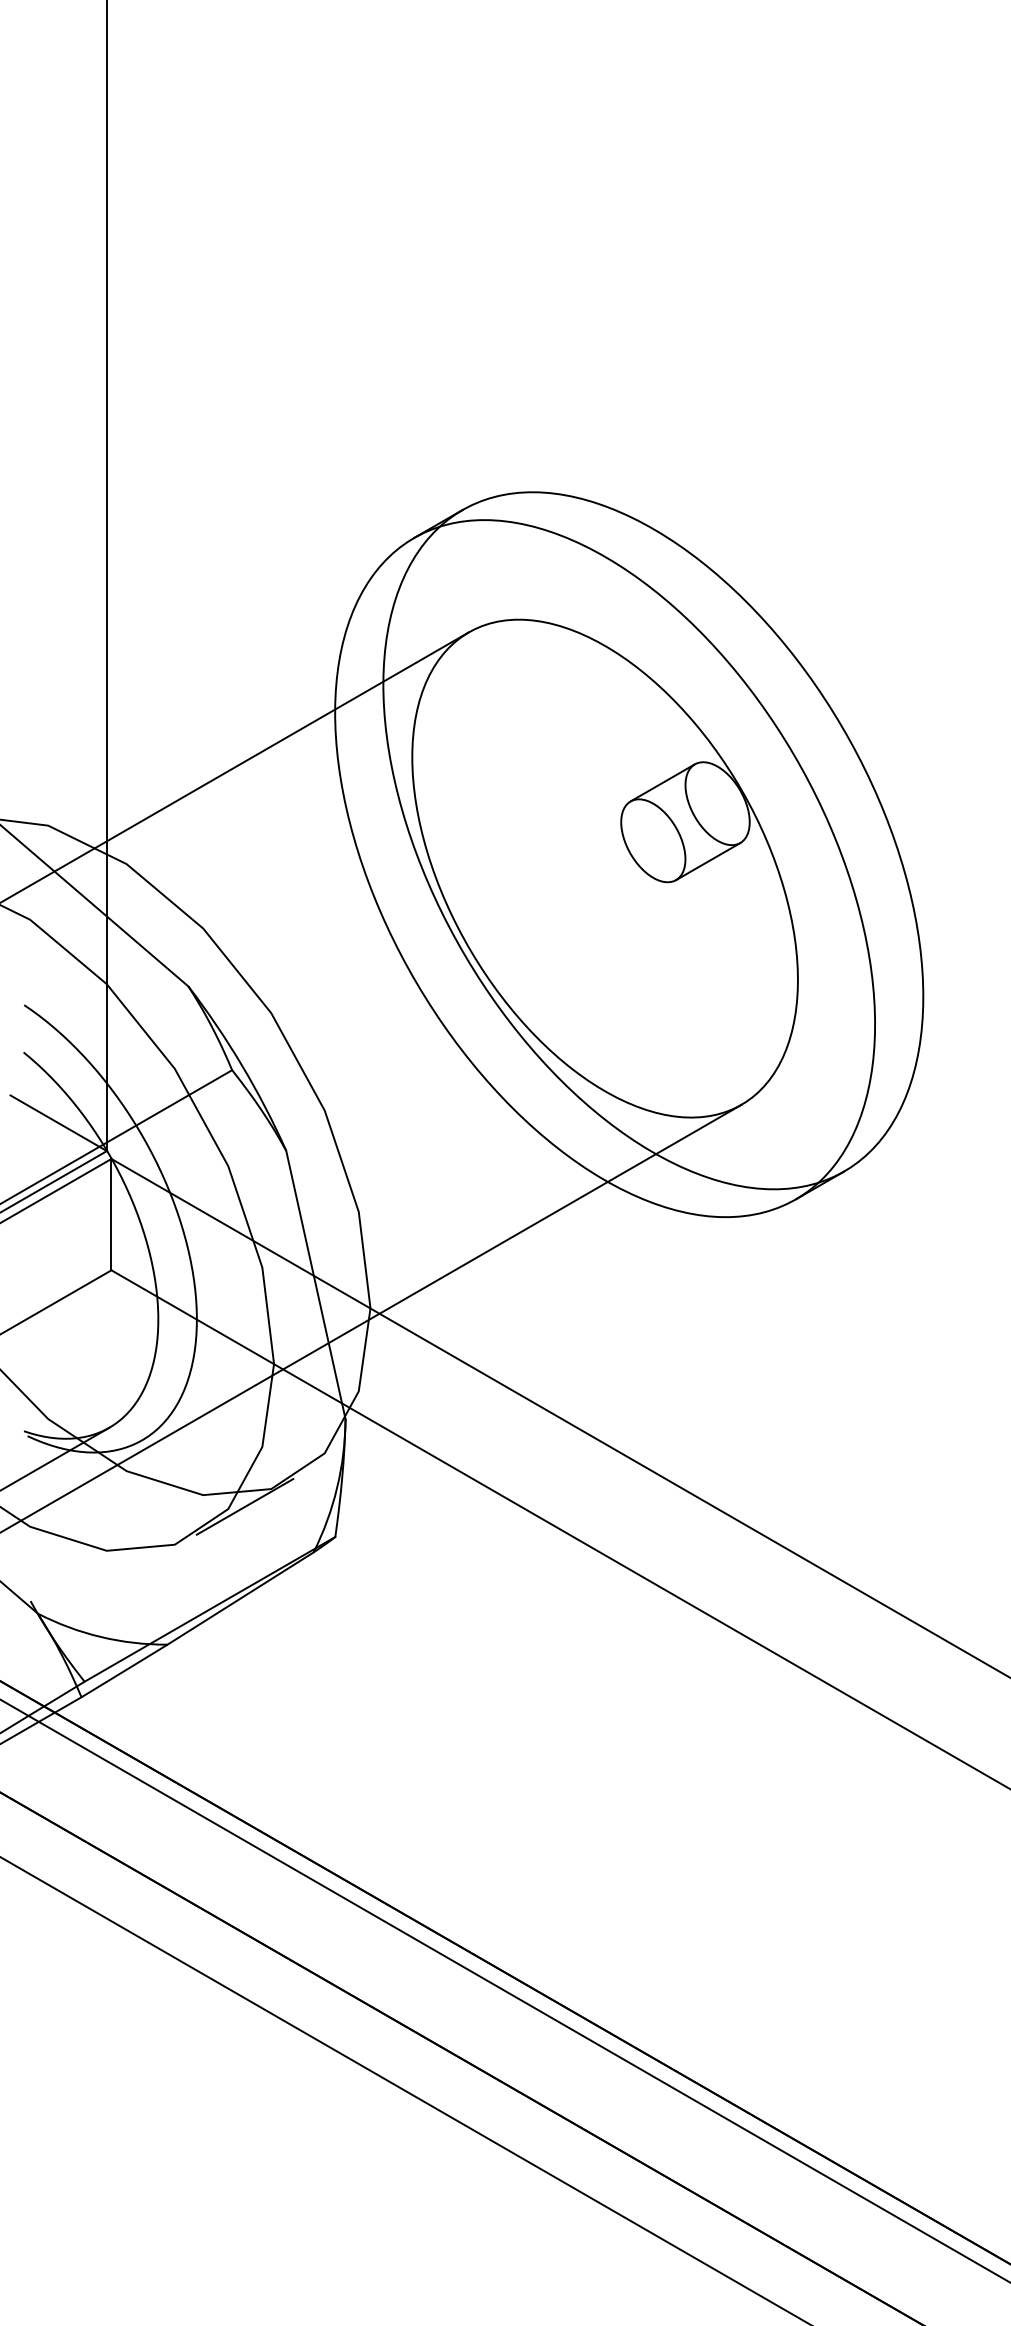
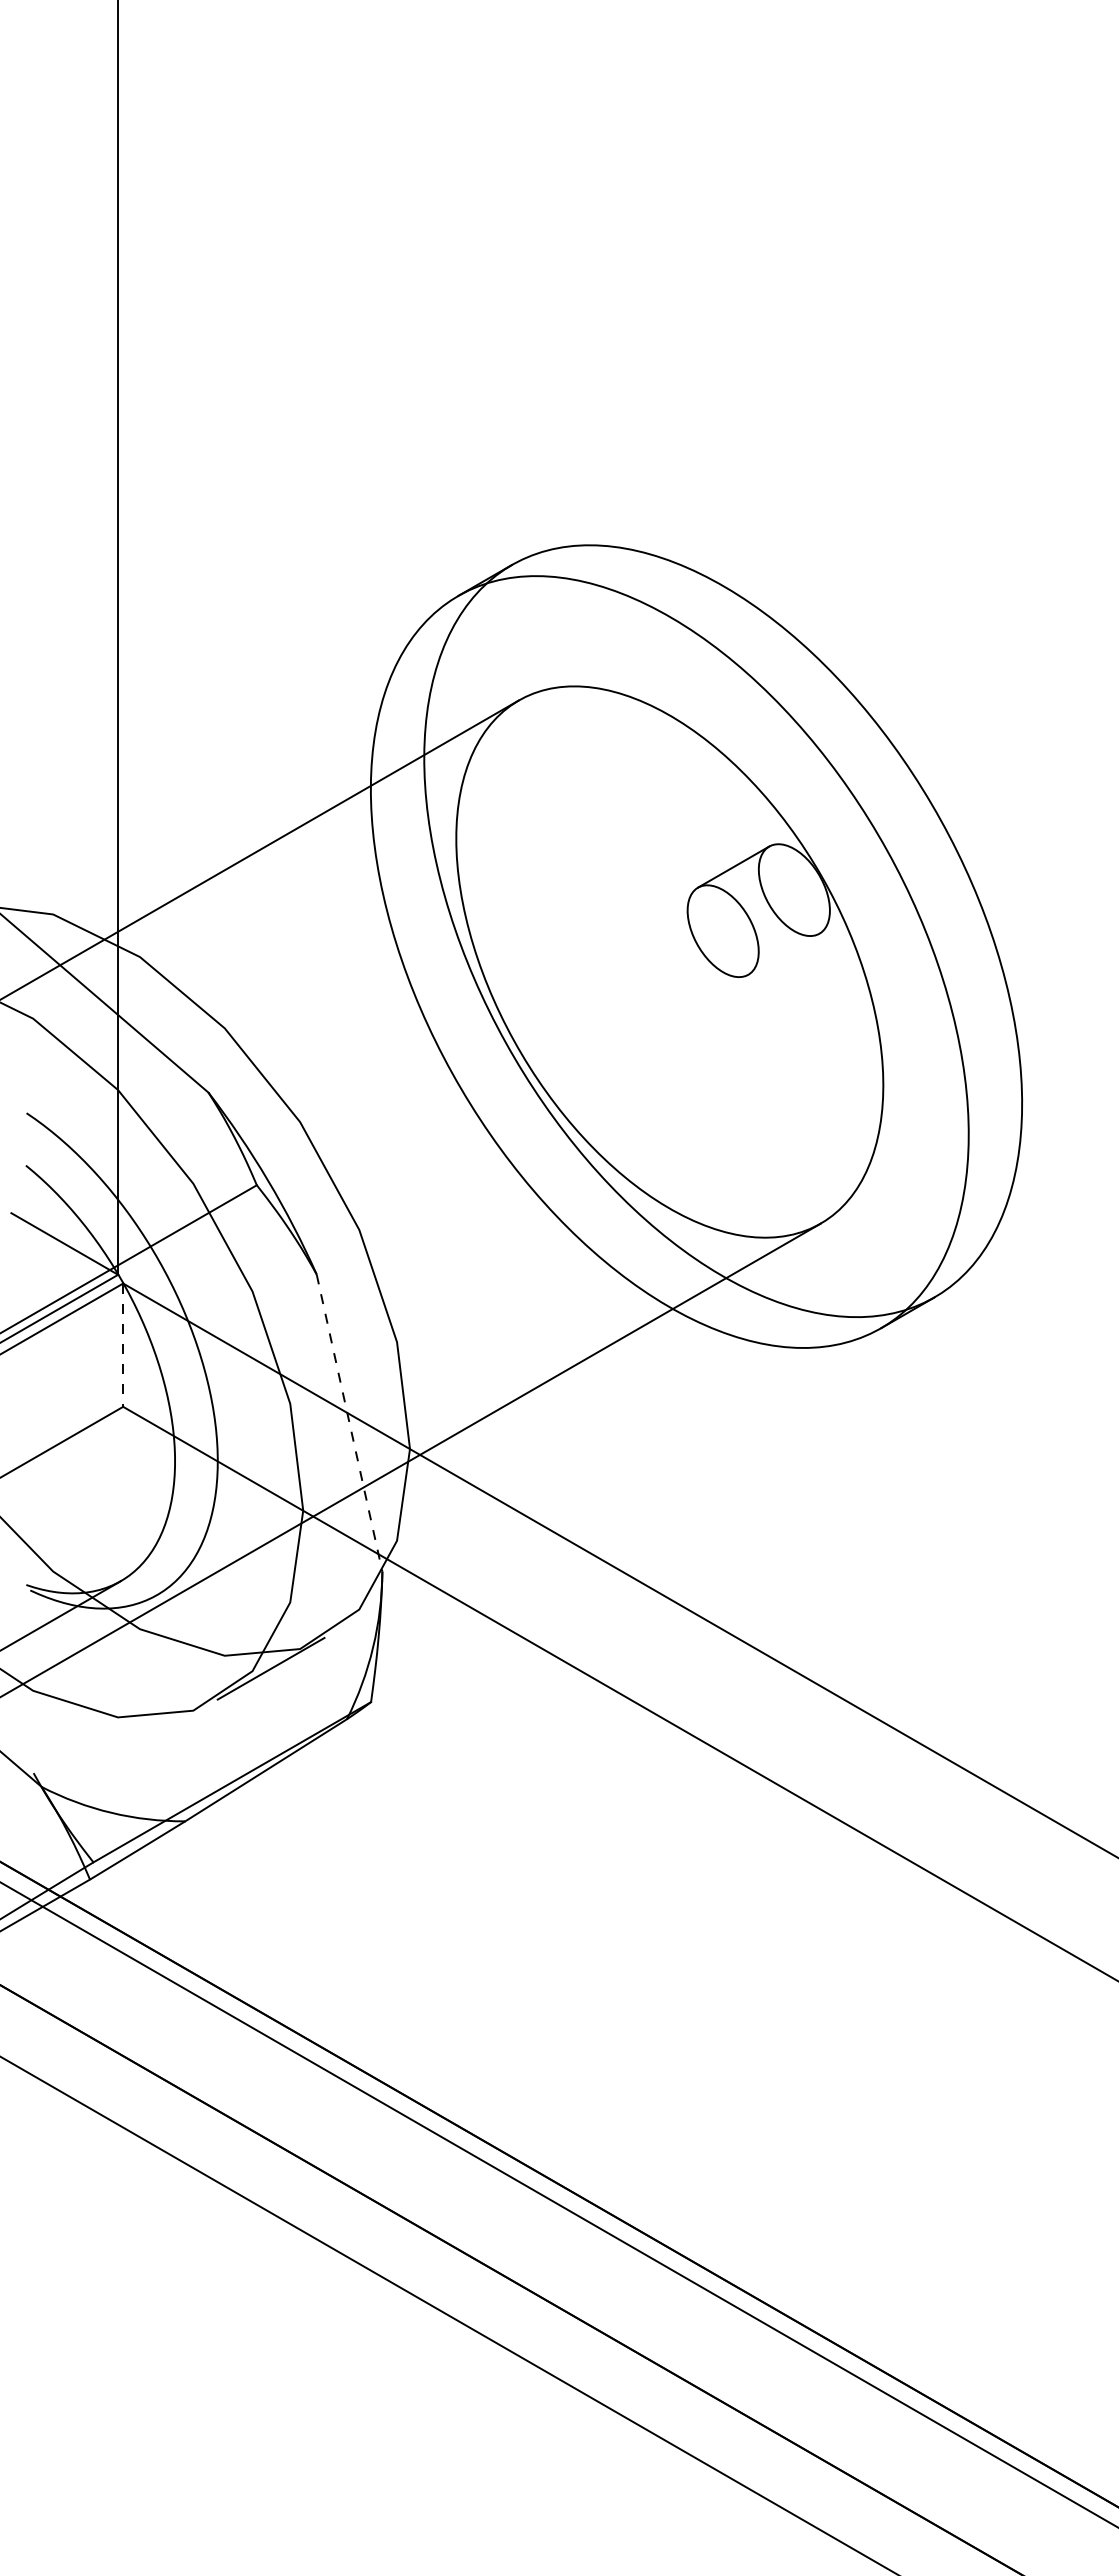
line: (707, 860) -> (783, 953), removed
line: (111, 1214) -> (123, 1345), solid -> dashed
line: (315, 1285) -> (349, 1423), solid -> dashed

